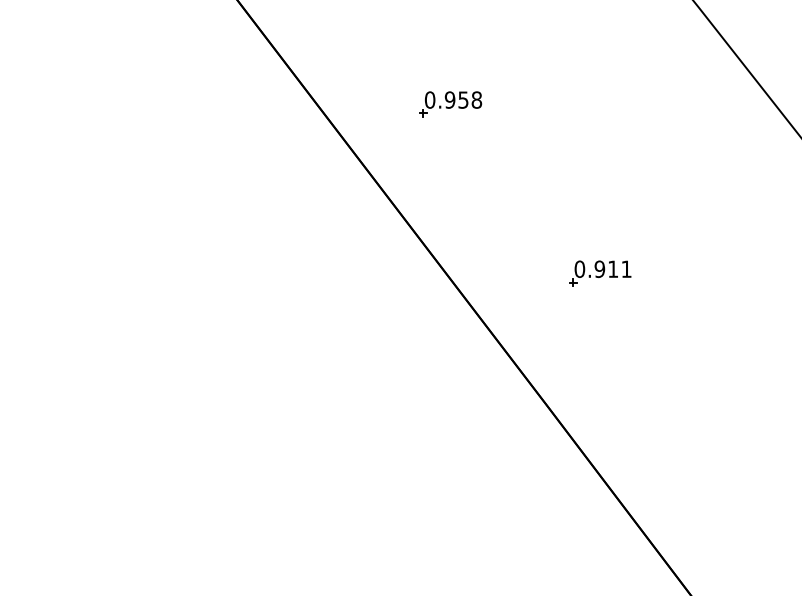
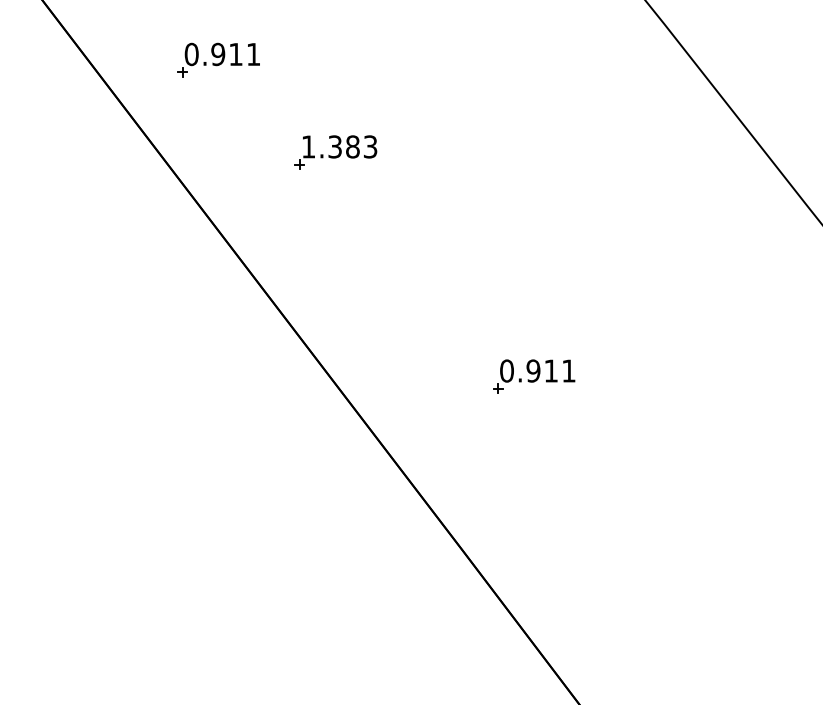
part: (362, 34) -> (219, 60), added
text: (453, 99) -> (339, 146), 0.958 -> 1.383

